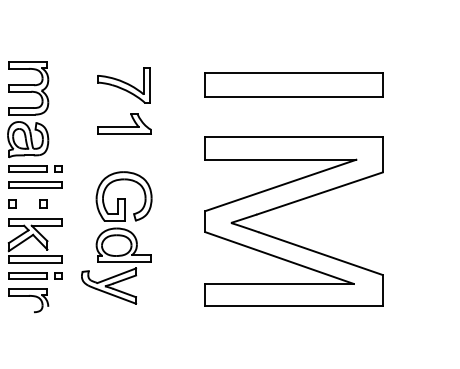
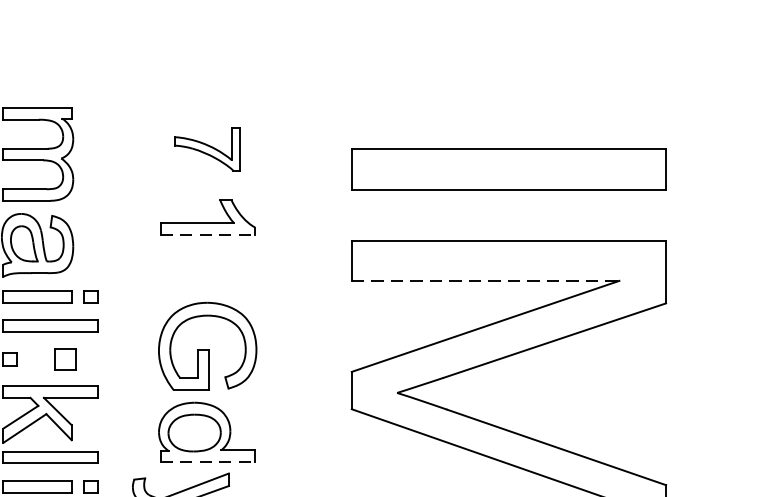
part: (293, 84) -> (507, 168), moved
part: (123, 85) -> (206, 149), size x0.7
line: (124, 133) -> (208, 234), solid -> dashed
line: (281, 159) -> (486, 280), solid -> dashed
part: (43, 203) -> (64, 358), size x1.6
line: (124, 261) -> (208, 461), solid -> dashed

